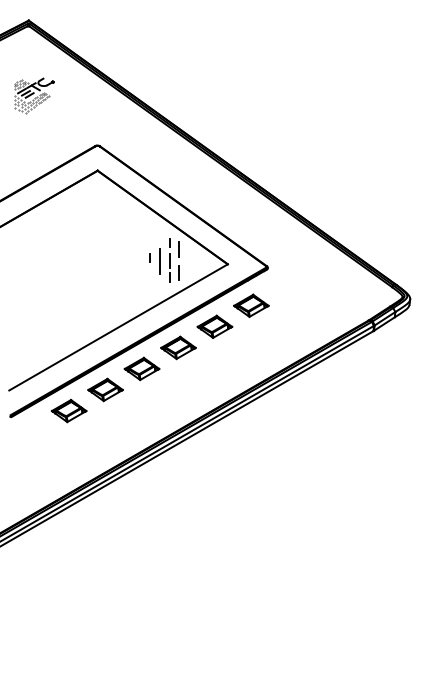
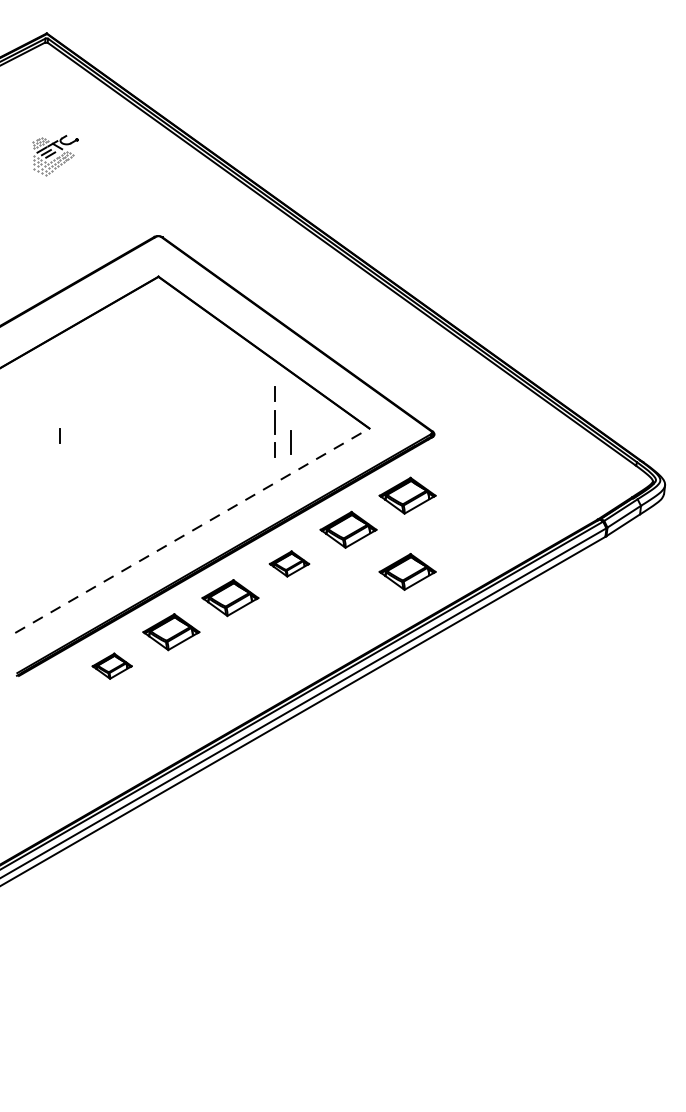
part: (34, 95) -> (56, 154), size x0.7
line: (178, 249) -> (289, 404), removed
line: (149, 257) -> (59, 435), moved
line: (159, 261) -> (258, 423), removed
line: (119, 327) -> (193, 530), solid -> dashed
part: (178, 347) -> (289, 563), size x0.7
part: (251, 352) -> (407, 571), added
part: (68, 410) -> (111, 665), size x0.7

